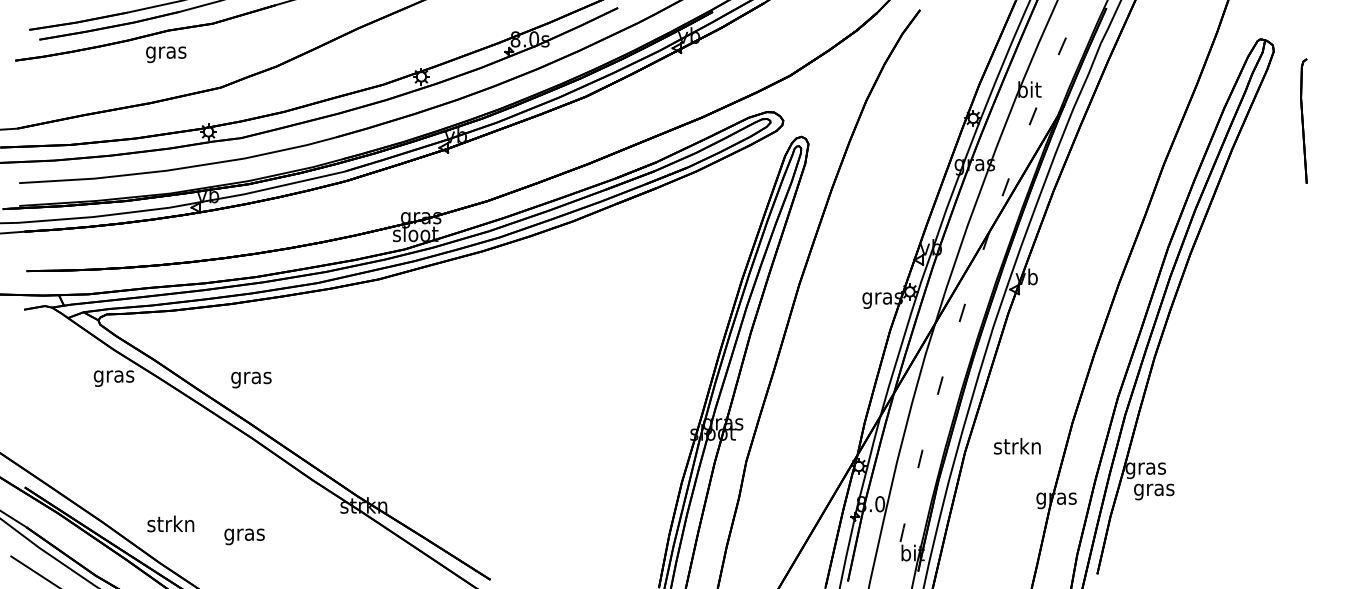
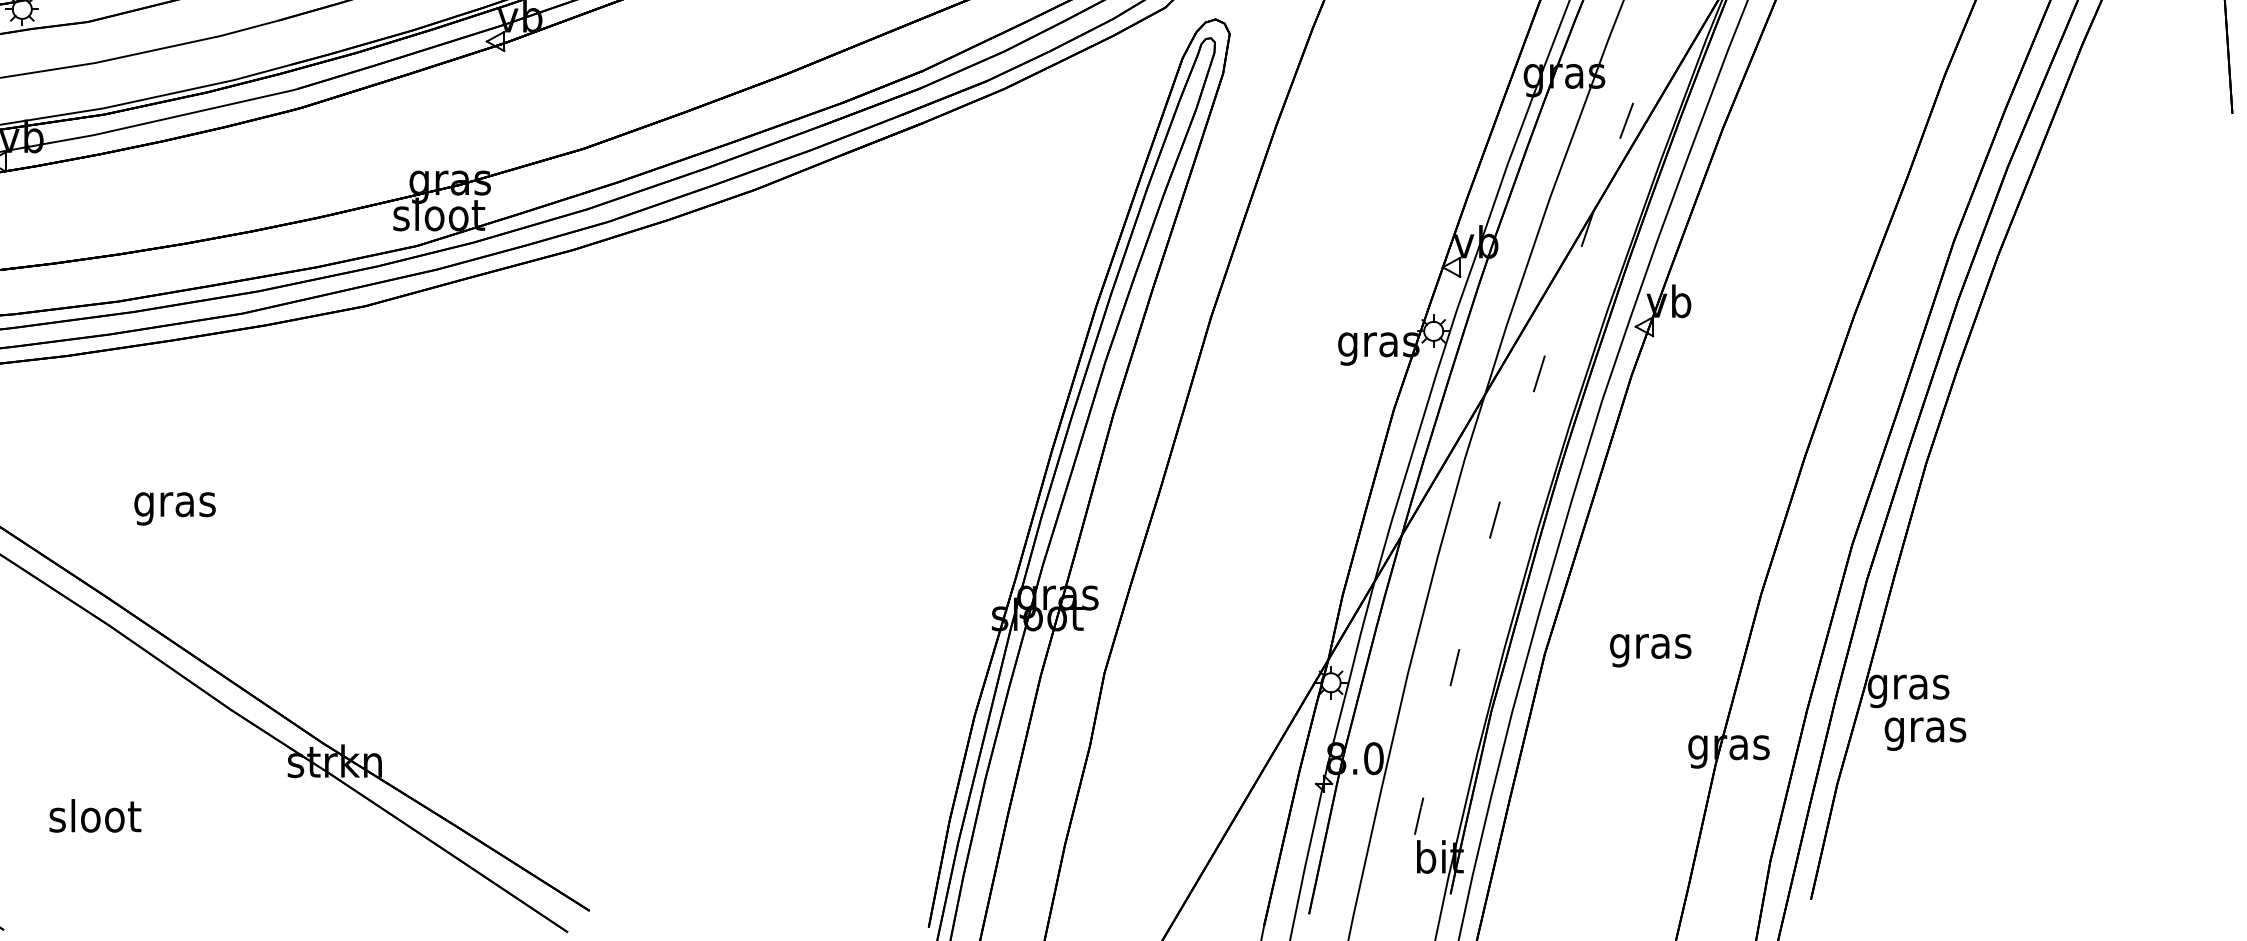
text: (251, 379) -> (175, 507), moved
text: (1017, 448) -> (1650, 646), strkn -> gras
text: (244, 534) -> (94, 819), gras -> sloot

